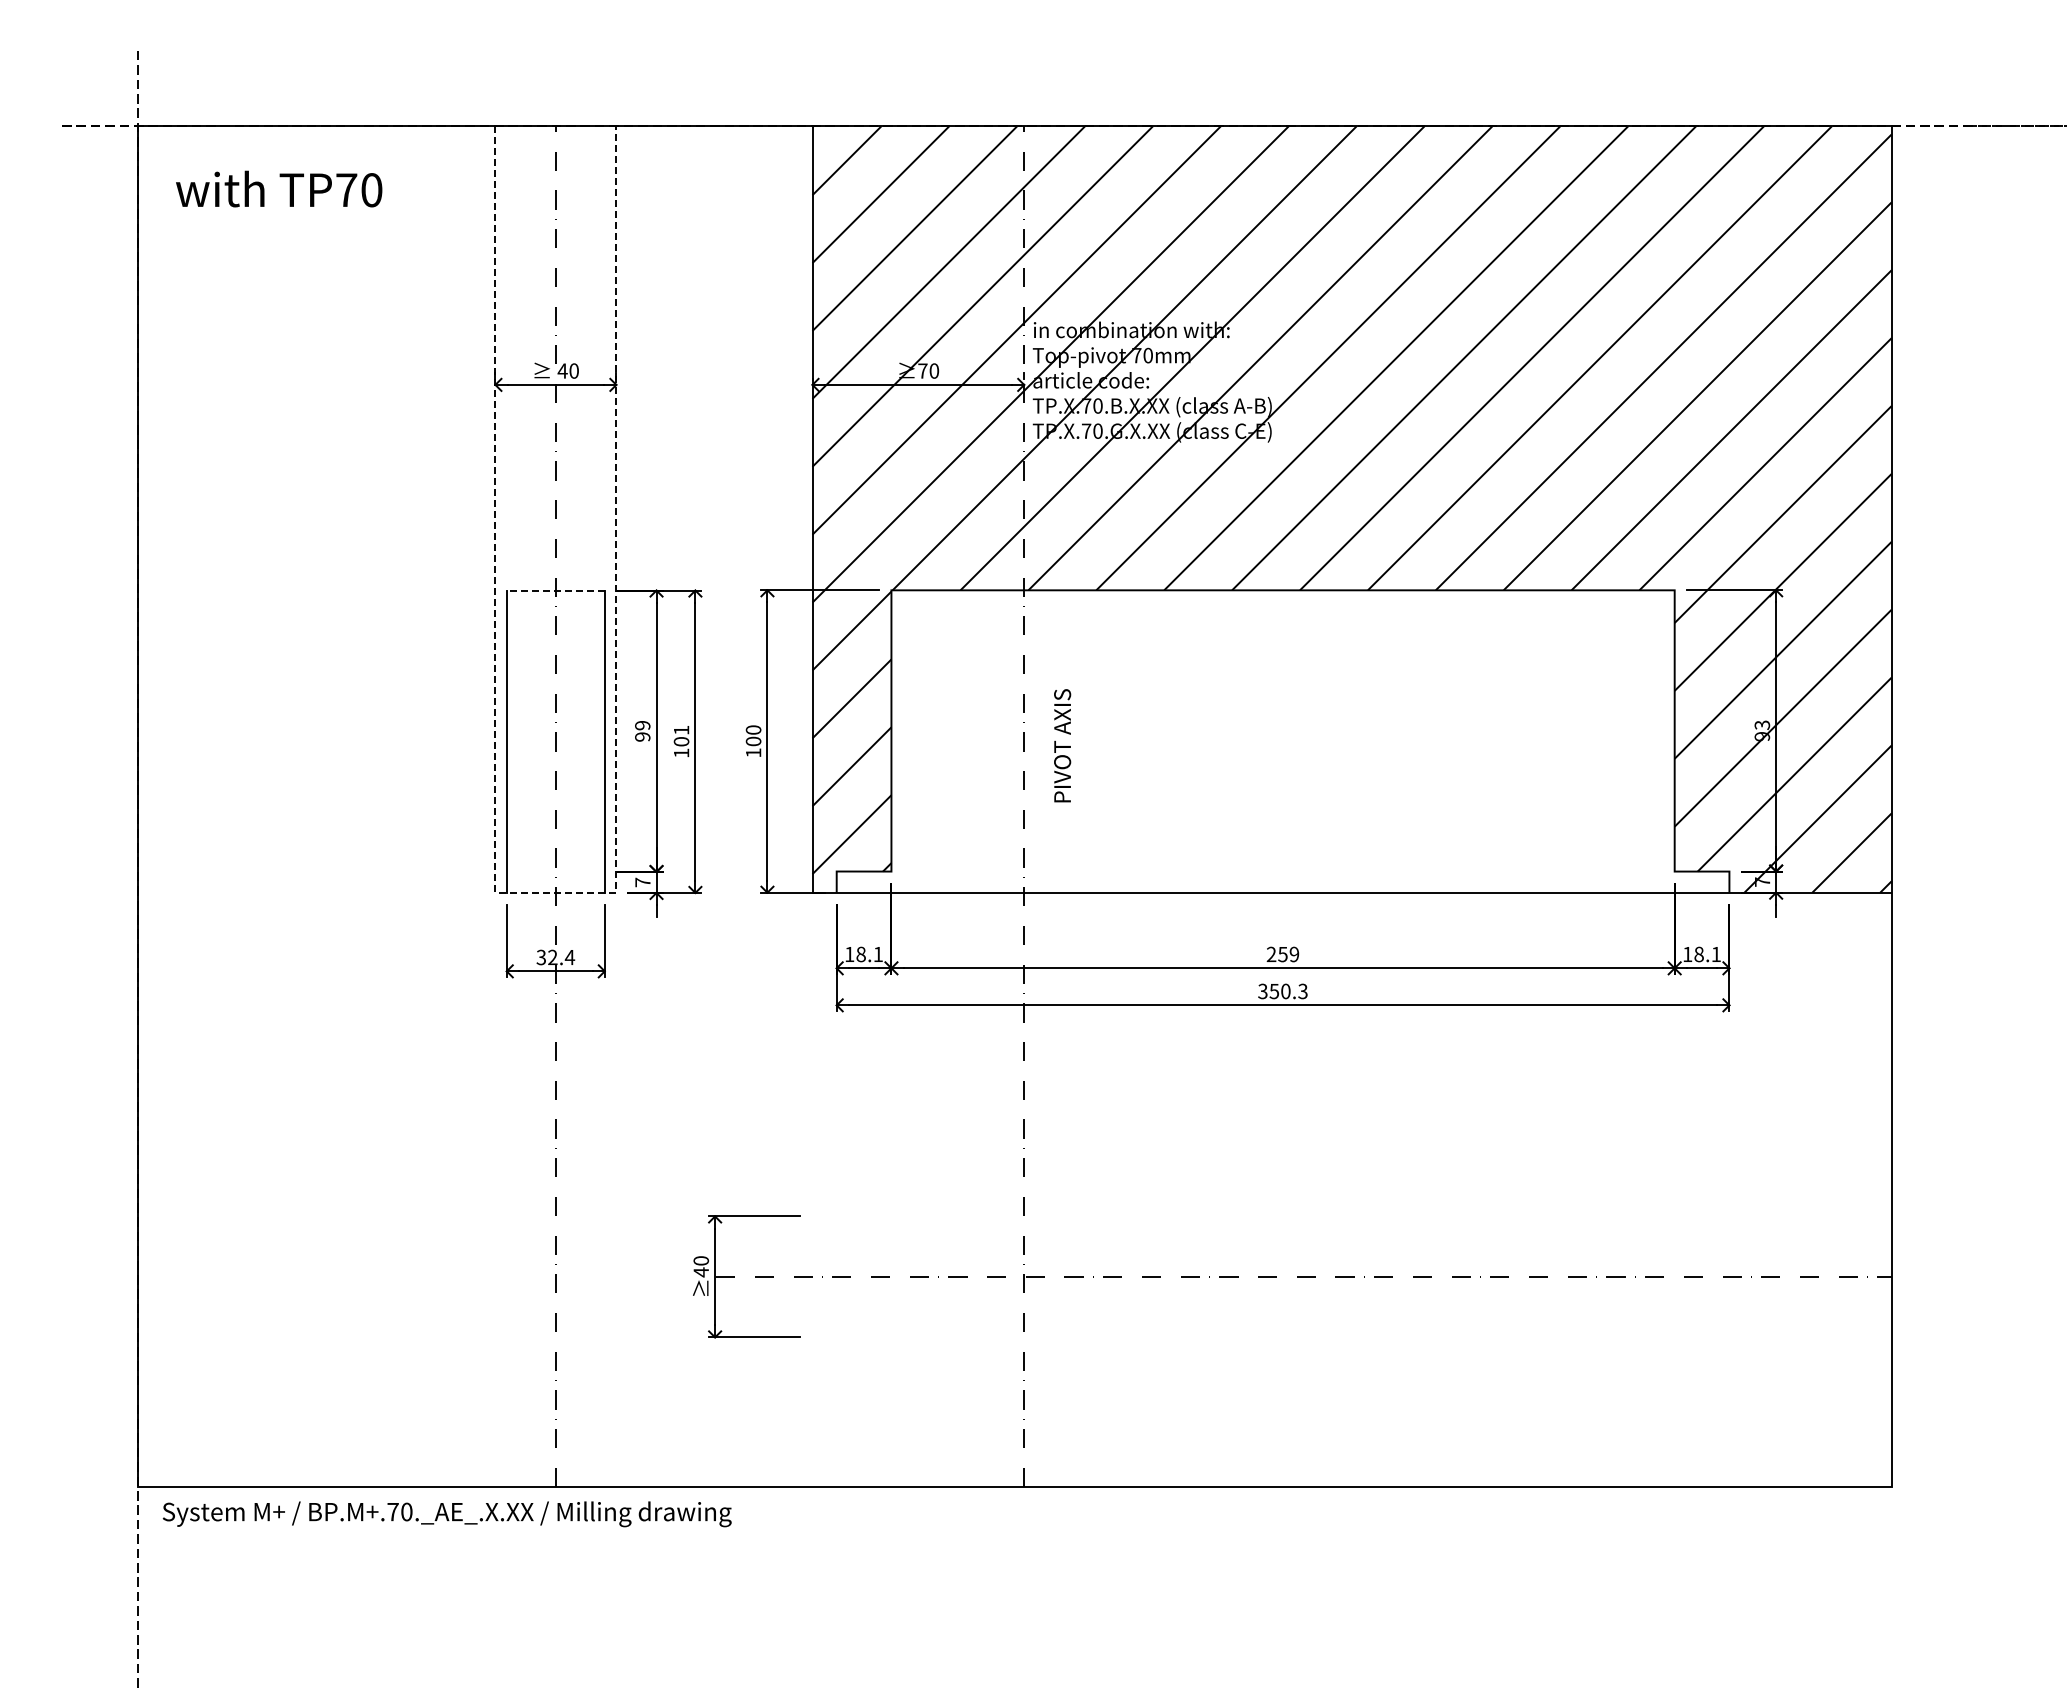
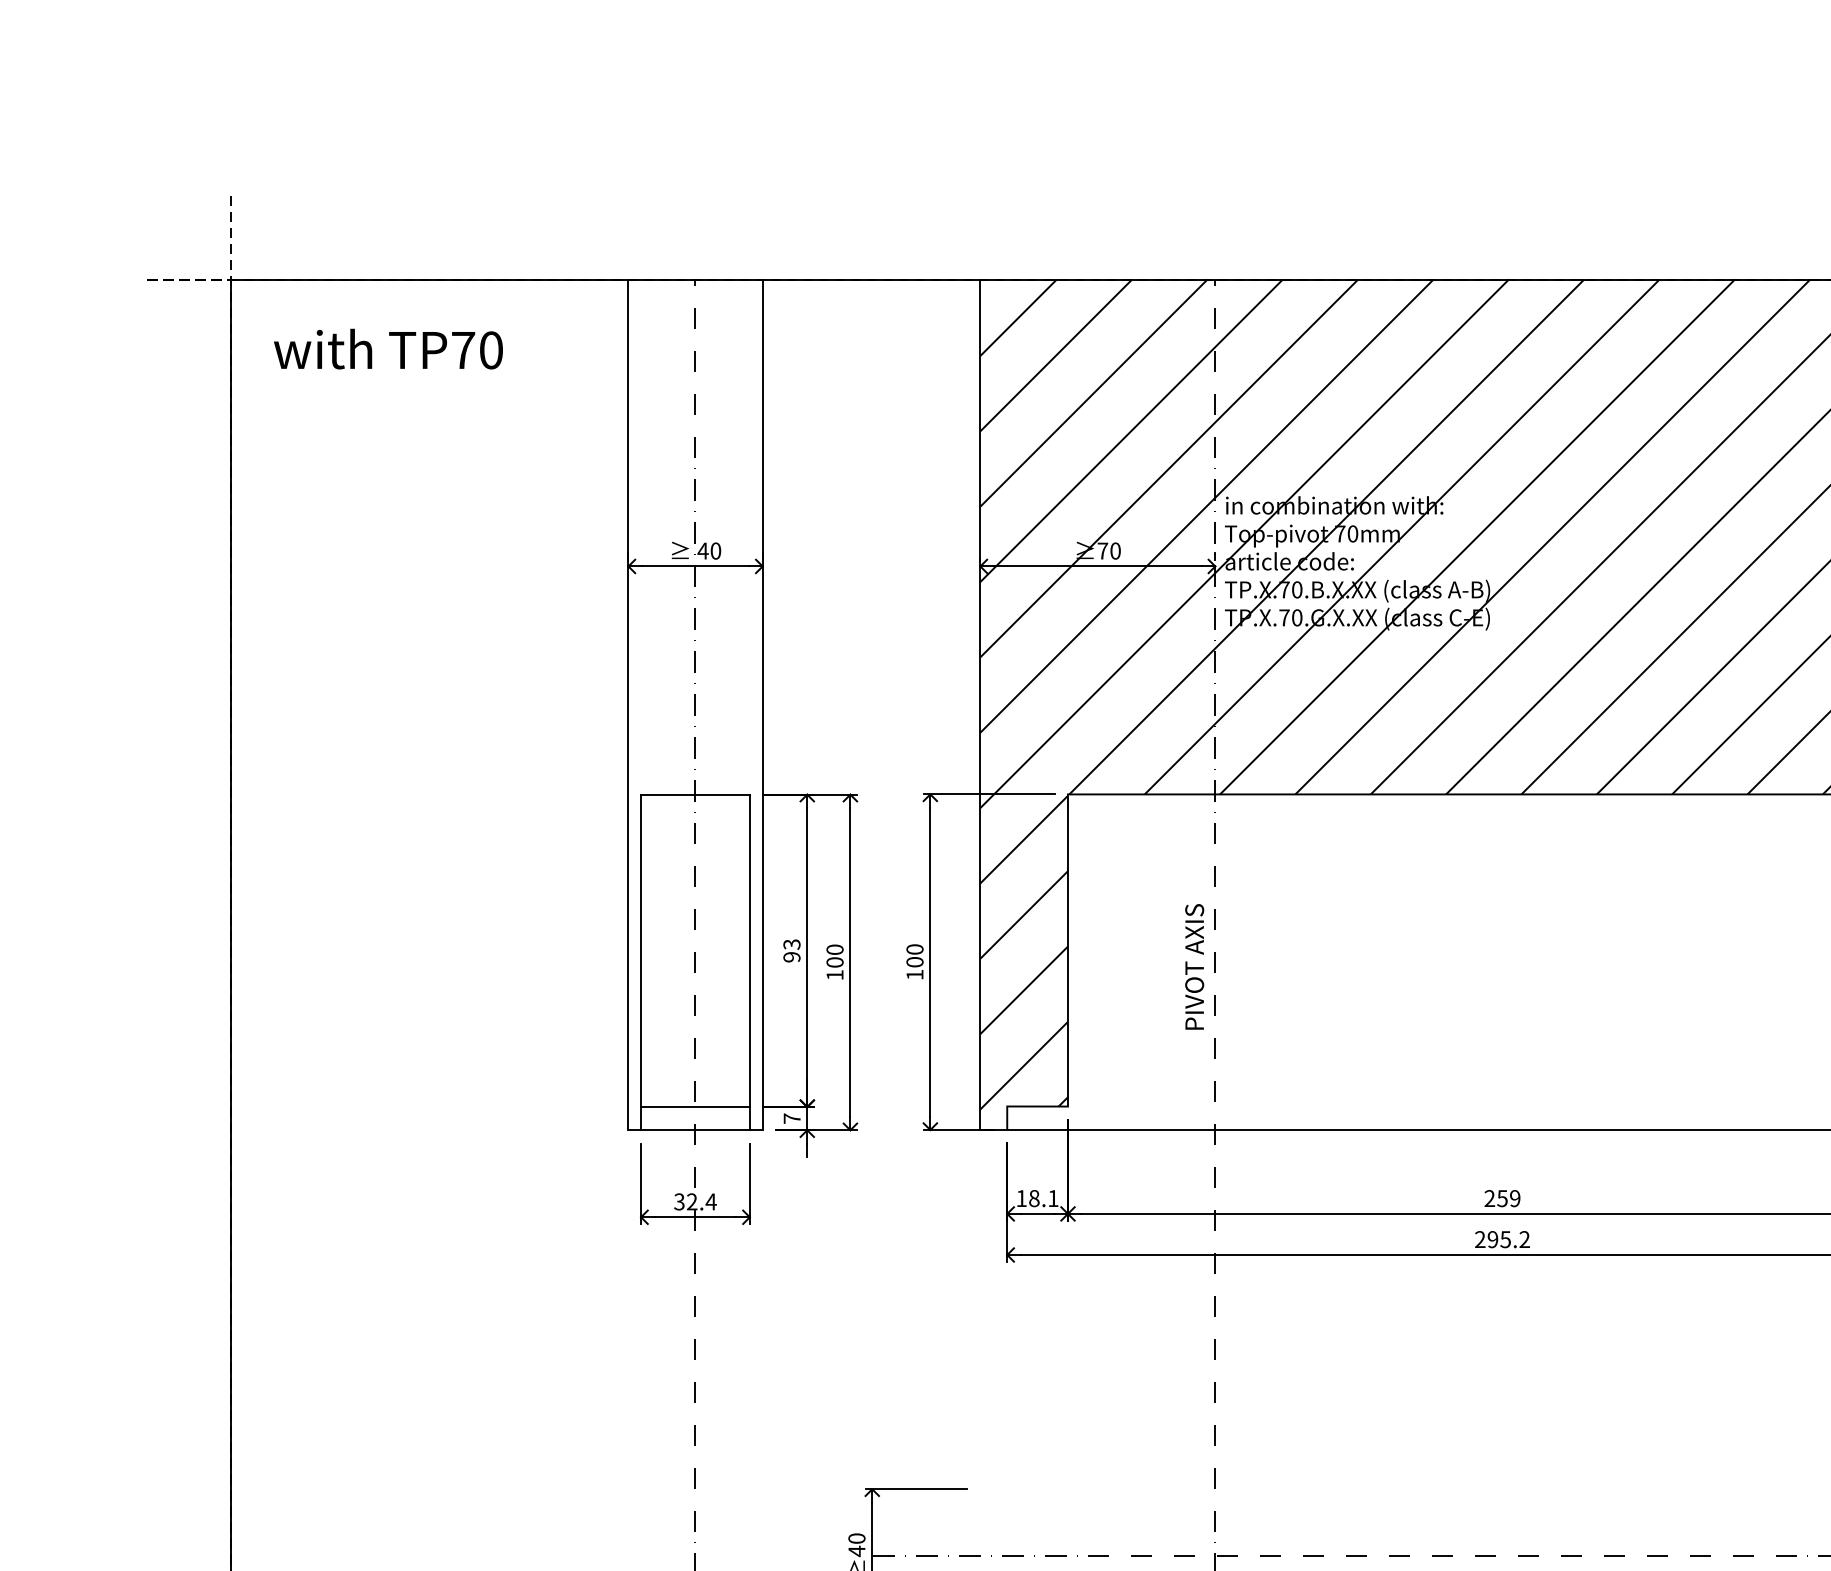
line: (555, 590) -> (695, 794), dashed -> solid
text: (642, 725) -> (791, 944), 99 -> 93
text: (681, 729) -> (834, 948), 101 -> 100
text: (1062, 745) -> (1194, 966), moved
line: (555, 872) -> (695, 1107), added
line: (556, 892) -> (696, 1129), dashed -> solid
text: (1282, 991) -> (1501, 1239), 350.3 -> 295.2

